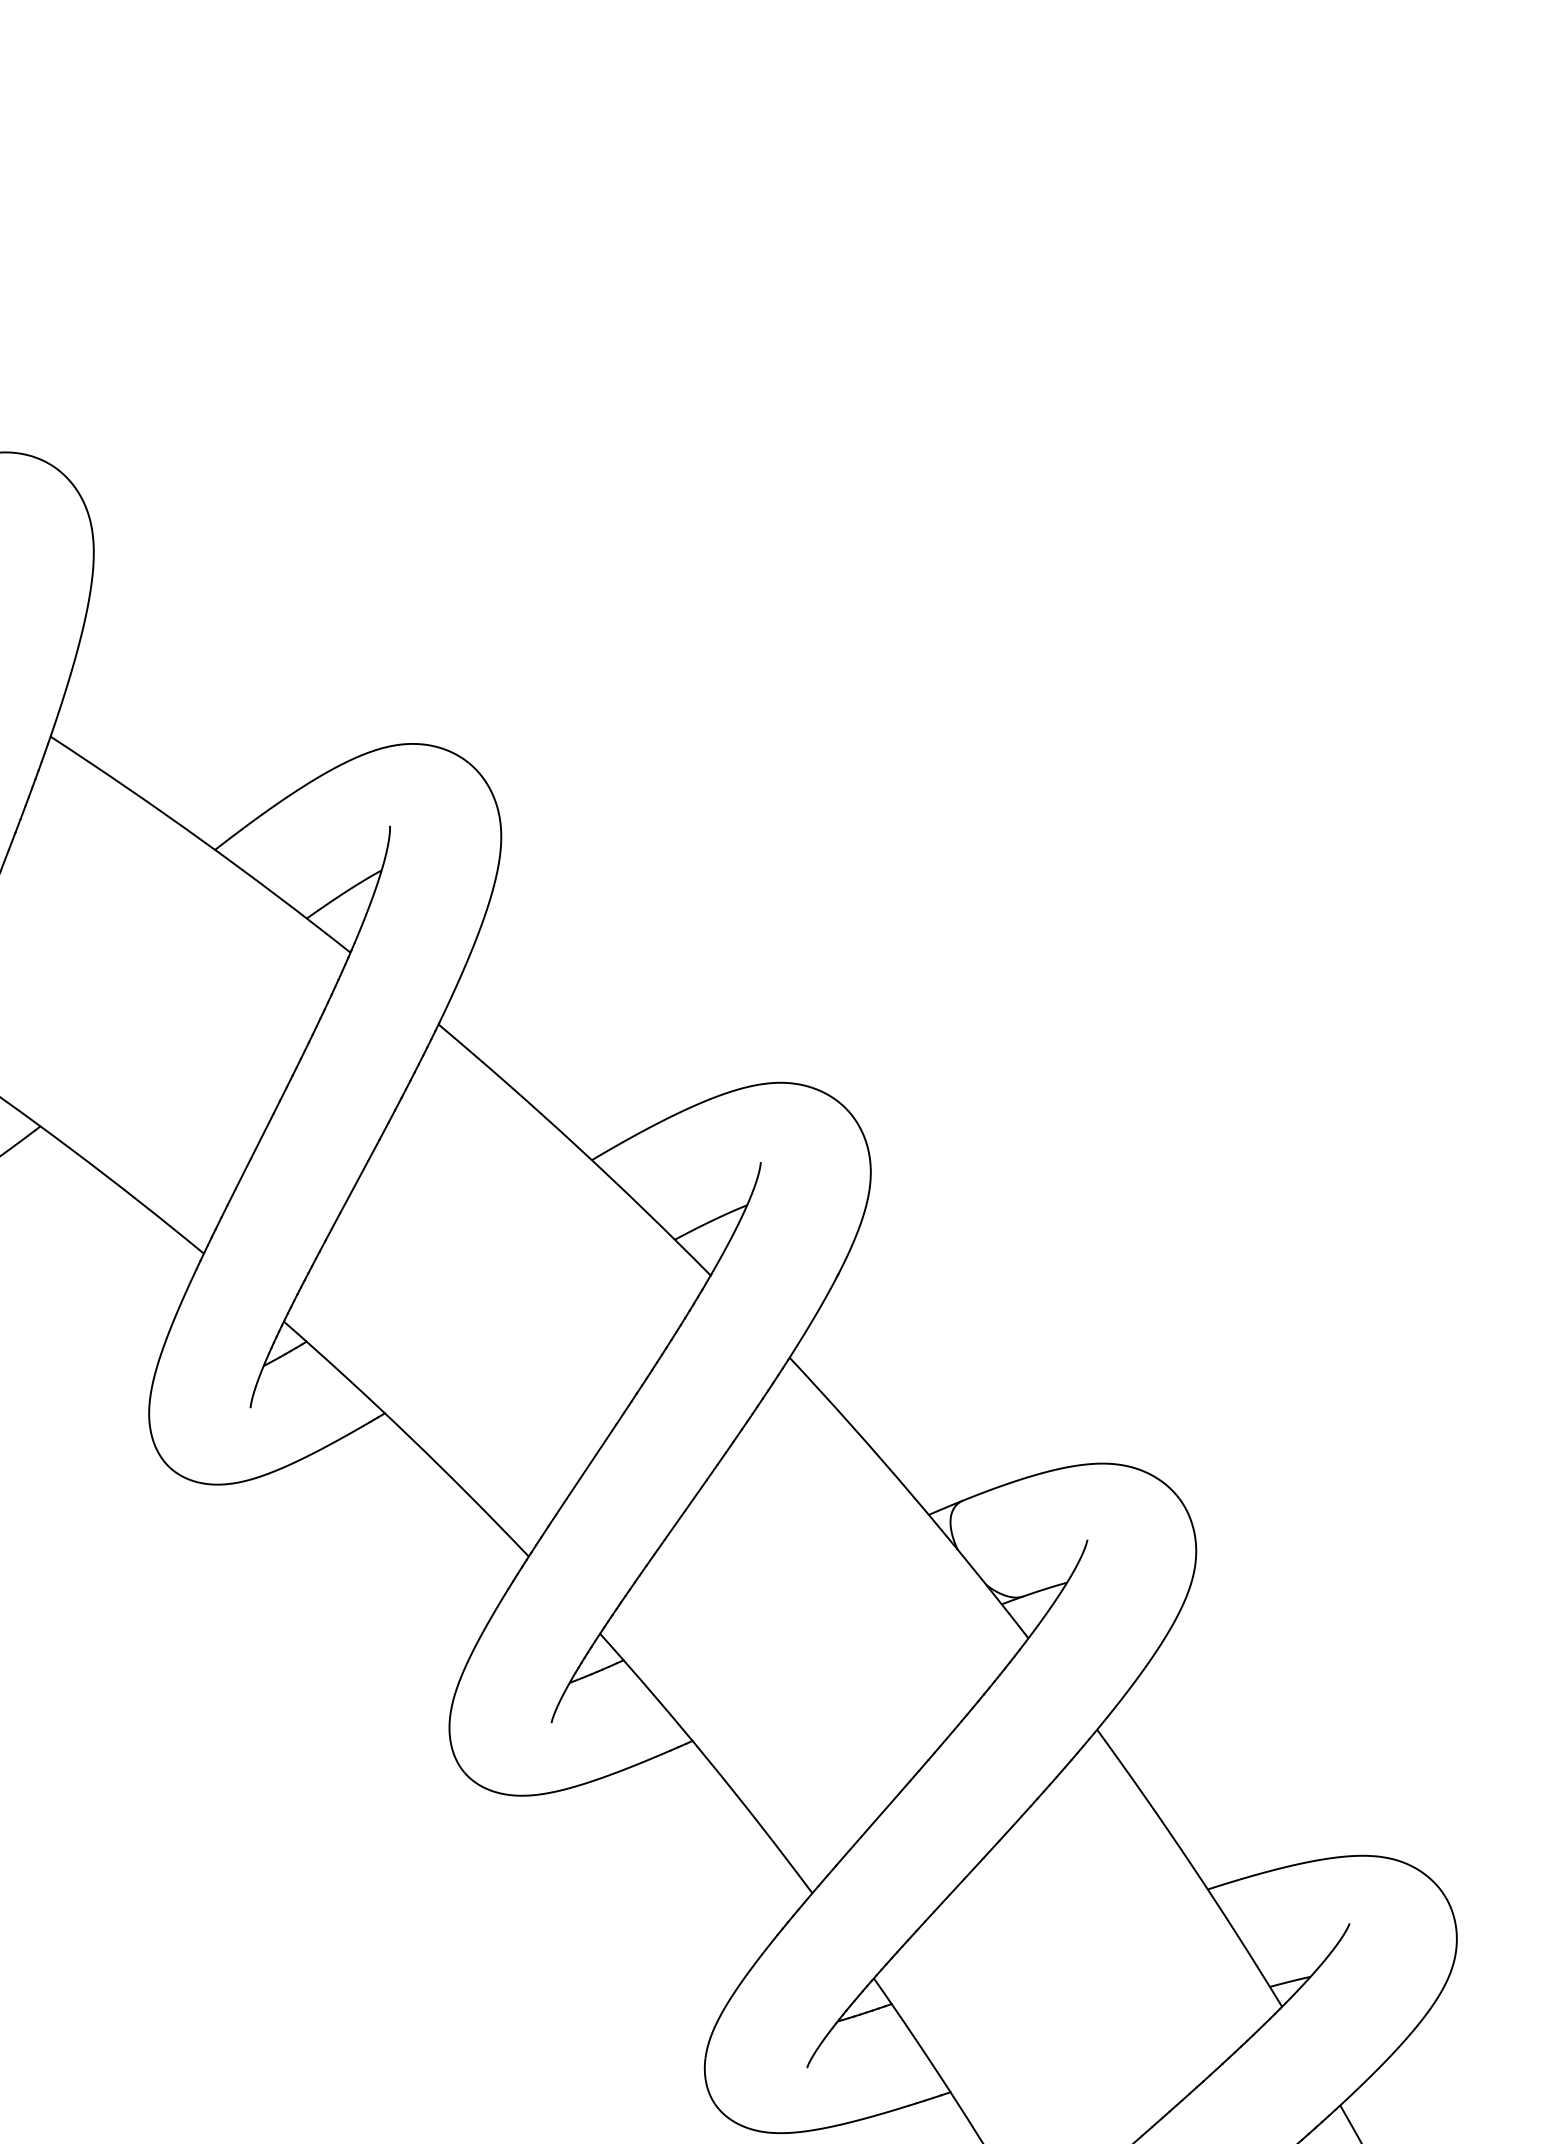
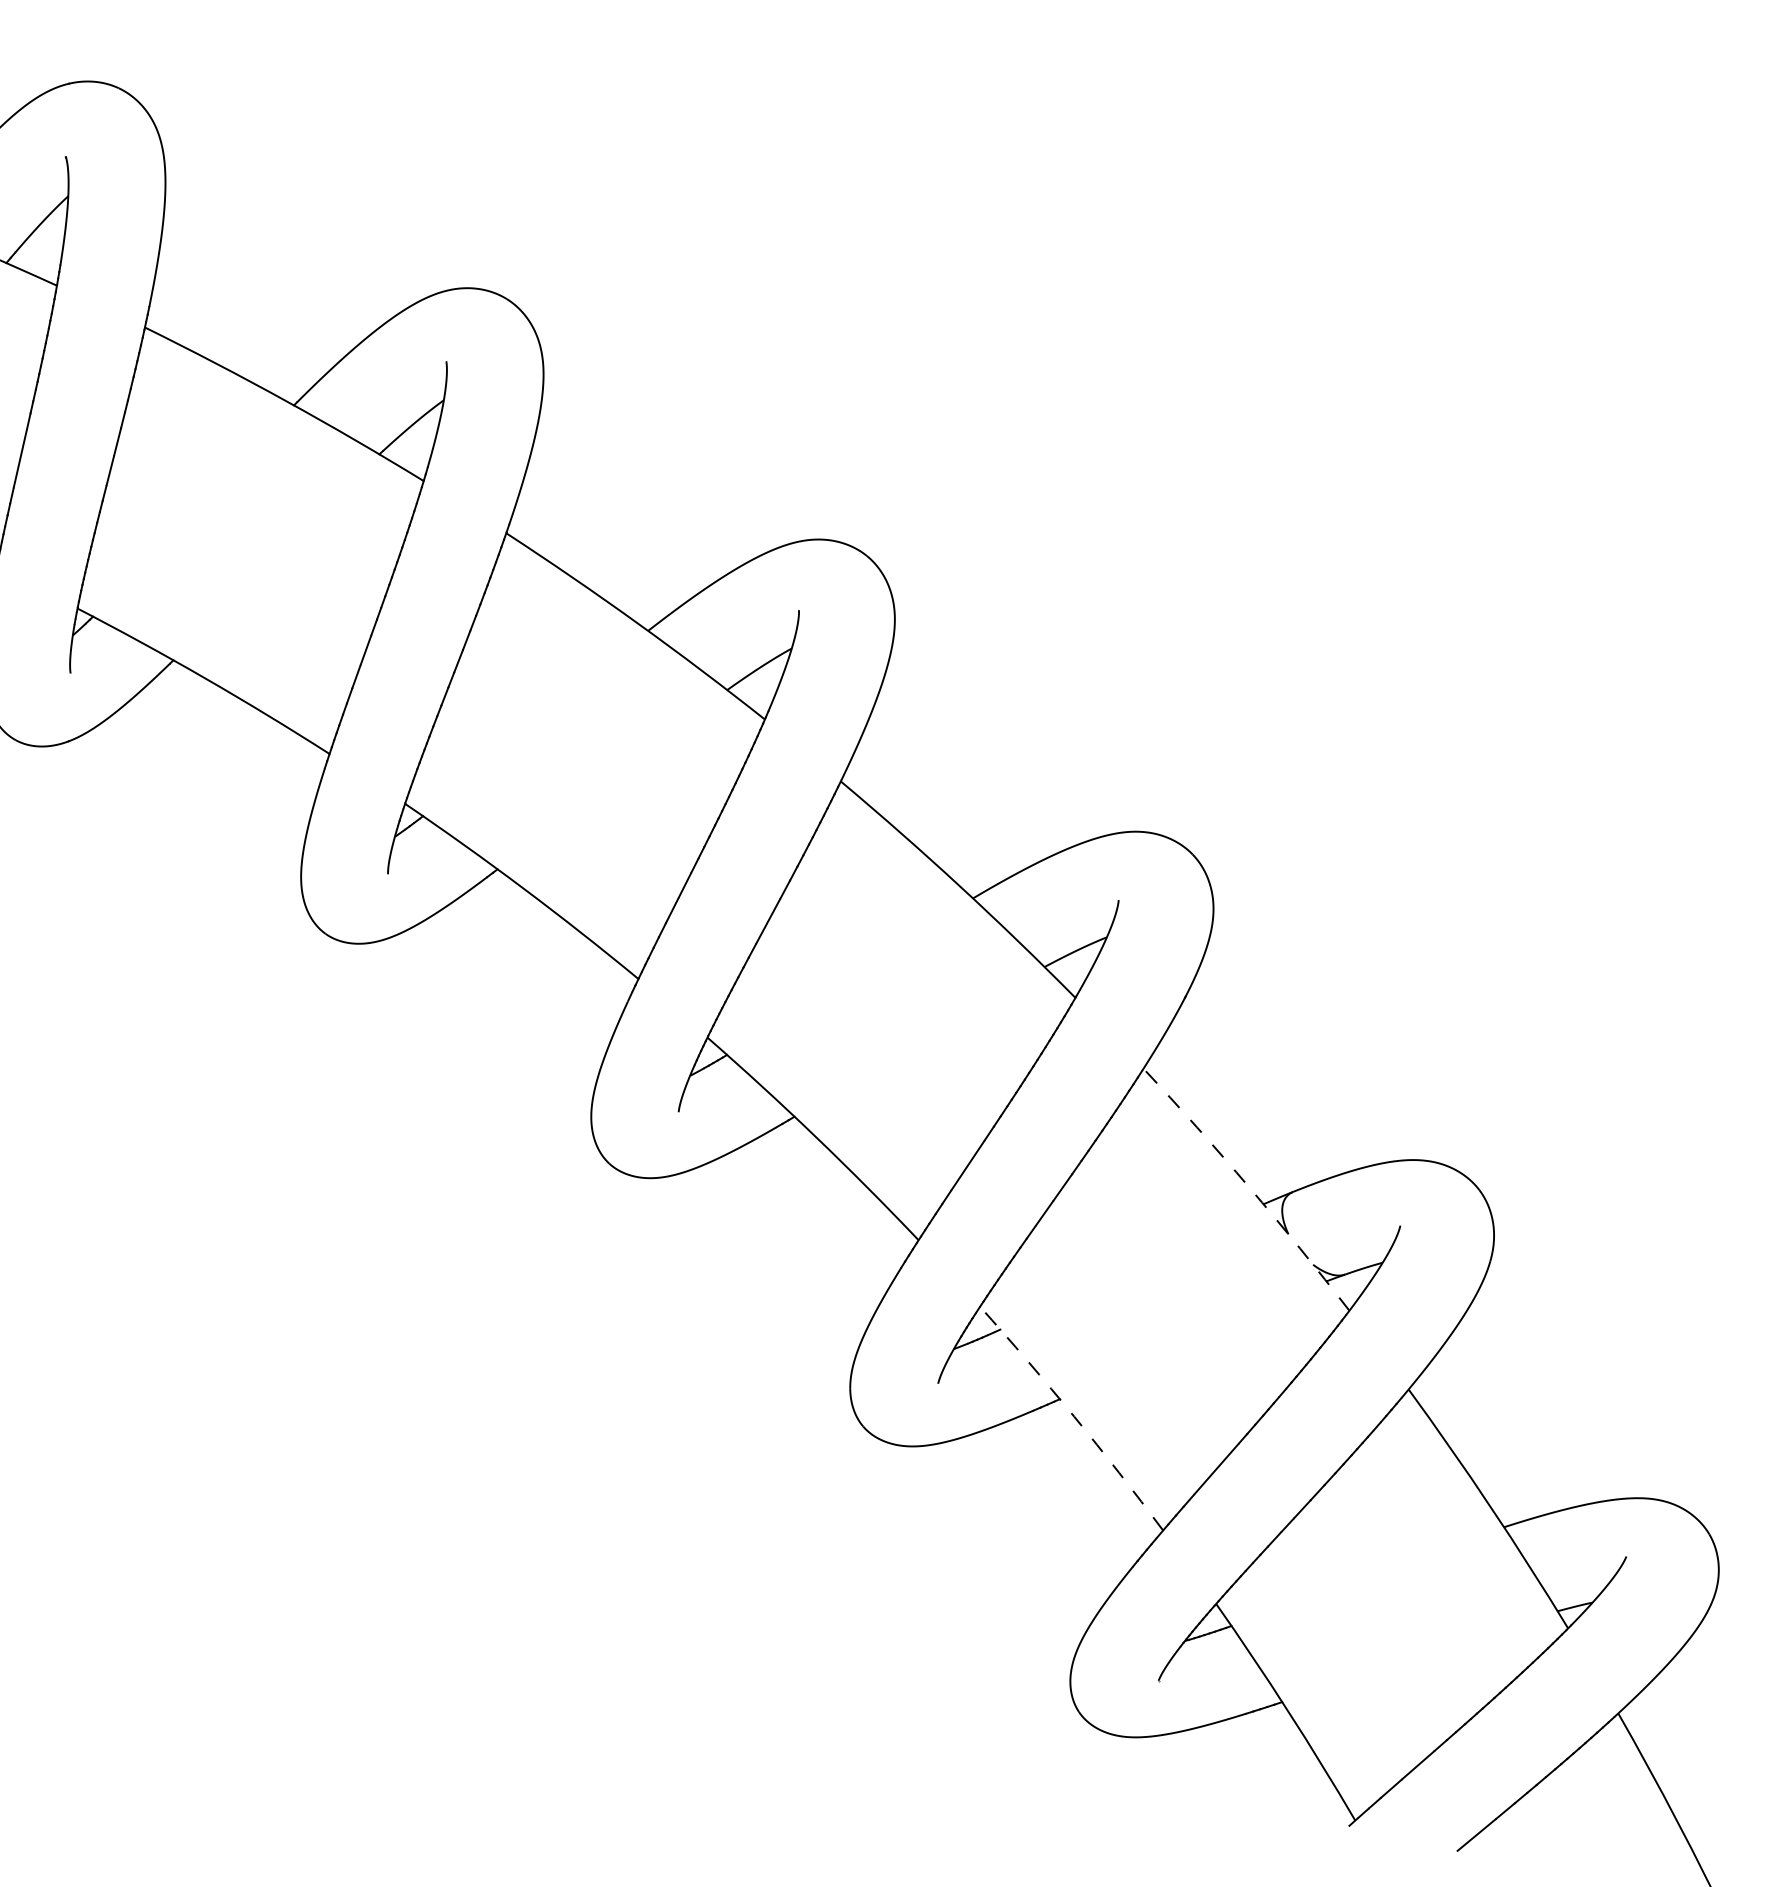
arc: (912, 1495) -> (1249, 1187), solid -> dashed
arc: (709, 1761) -> (1074, 1416), solid -> dashed

